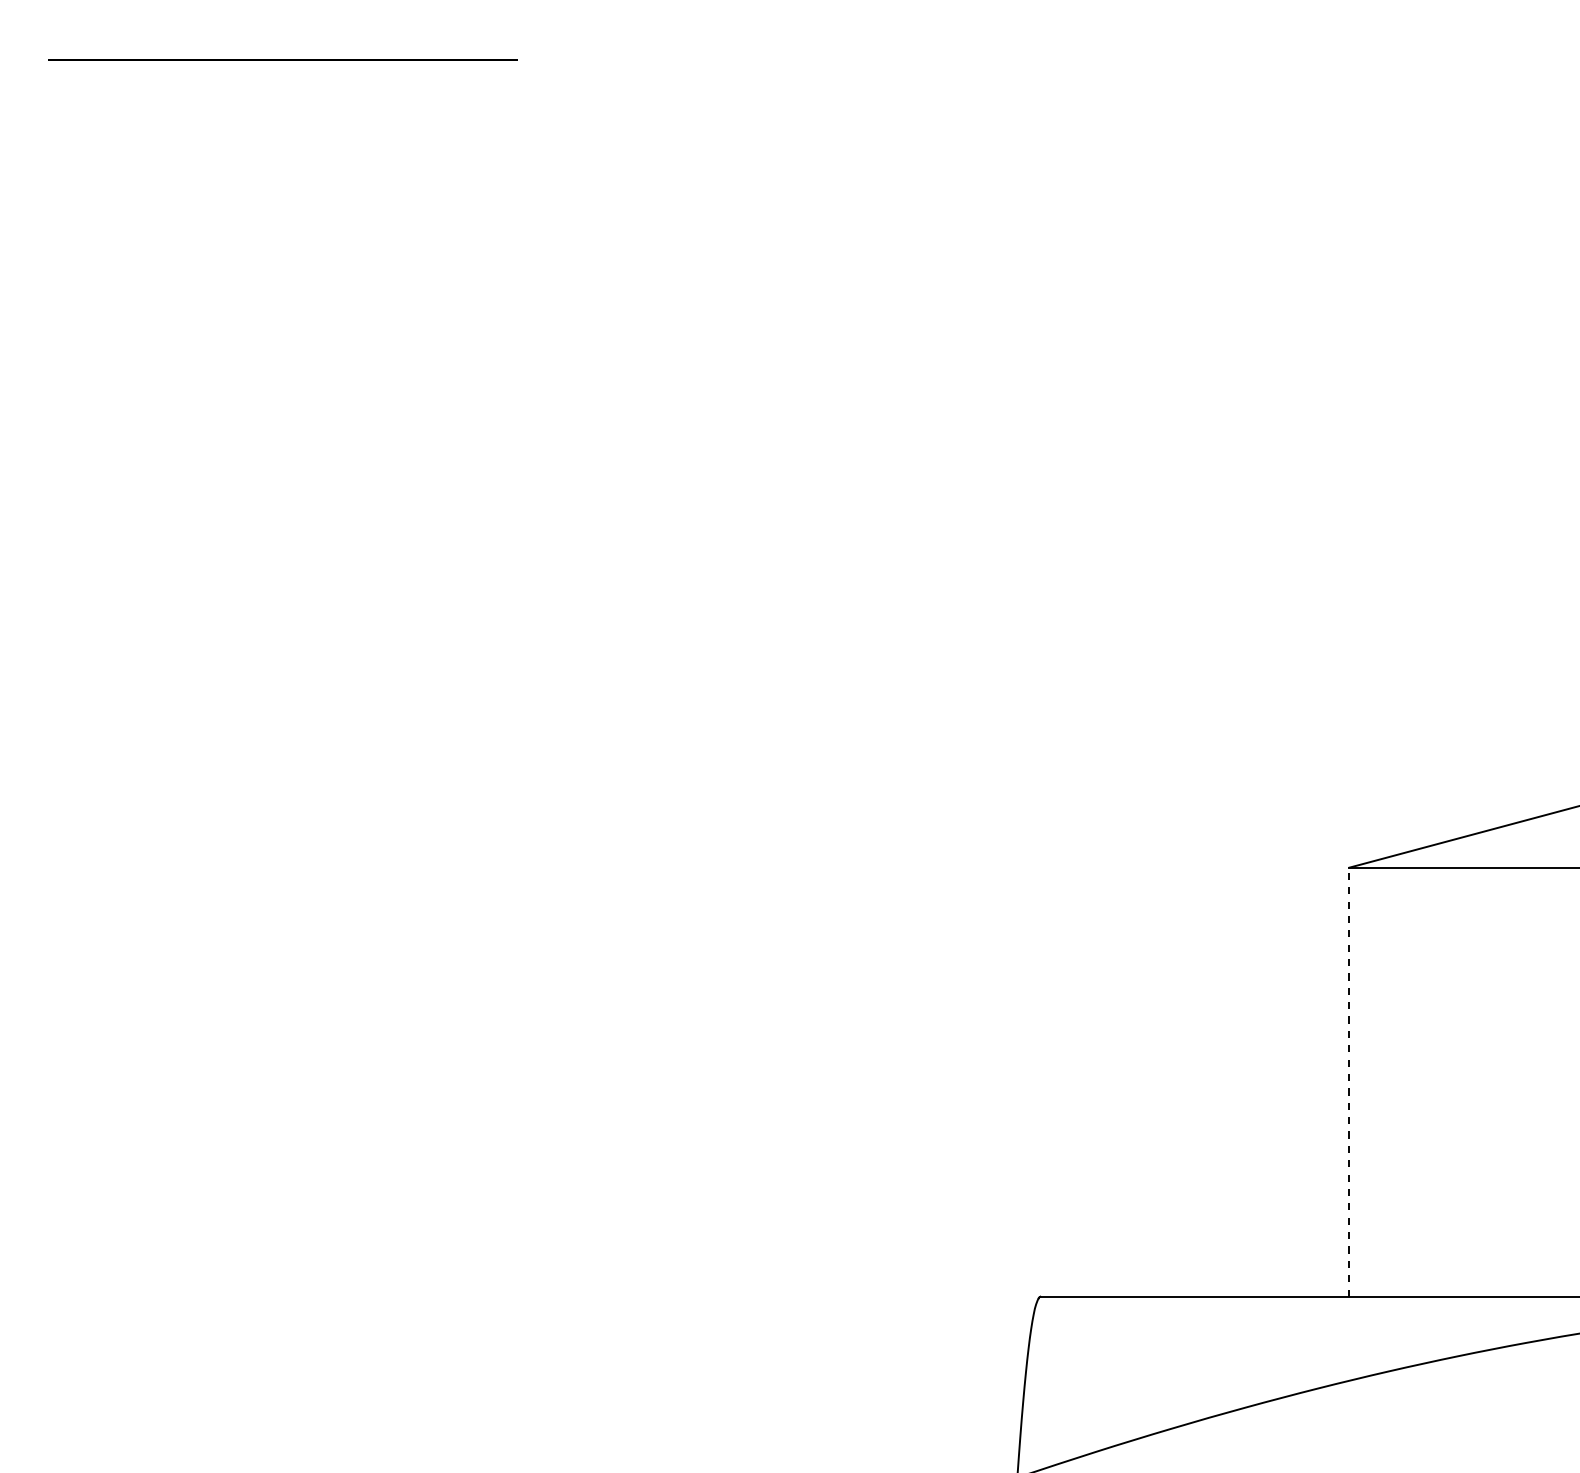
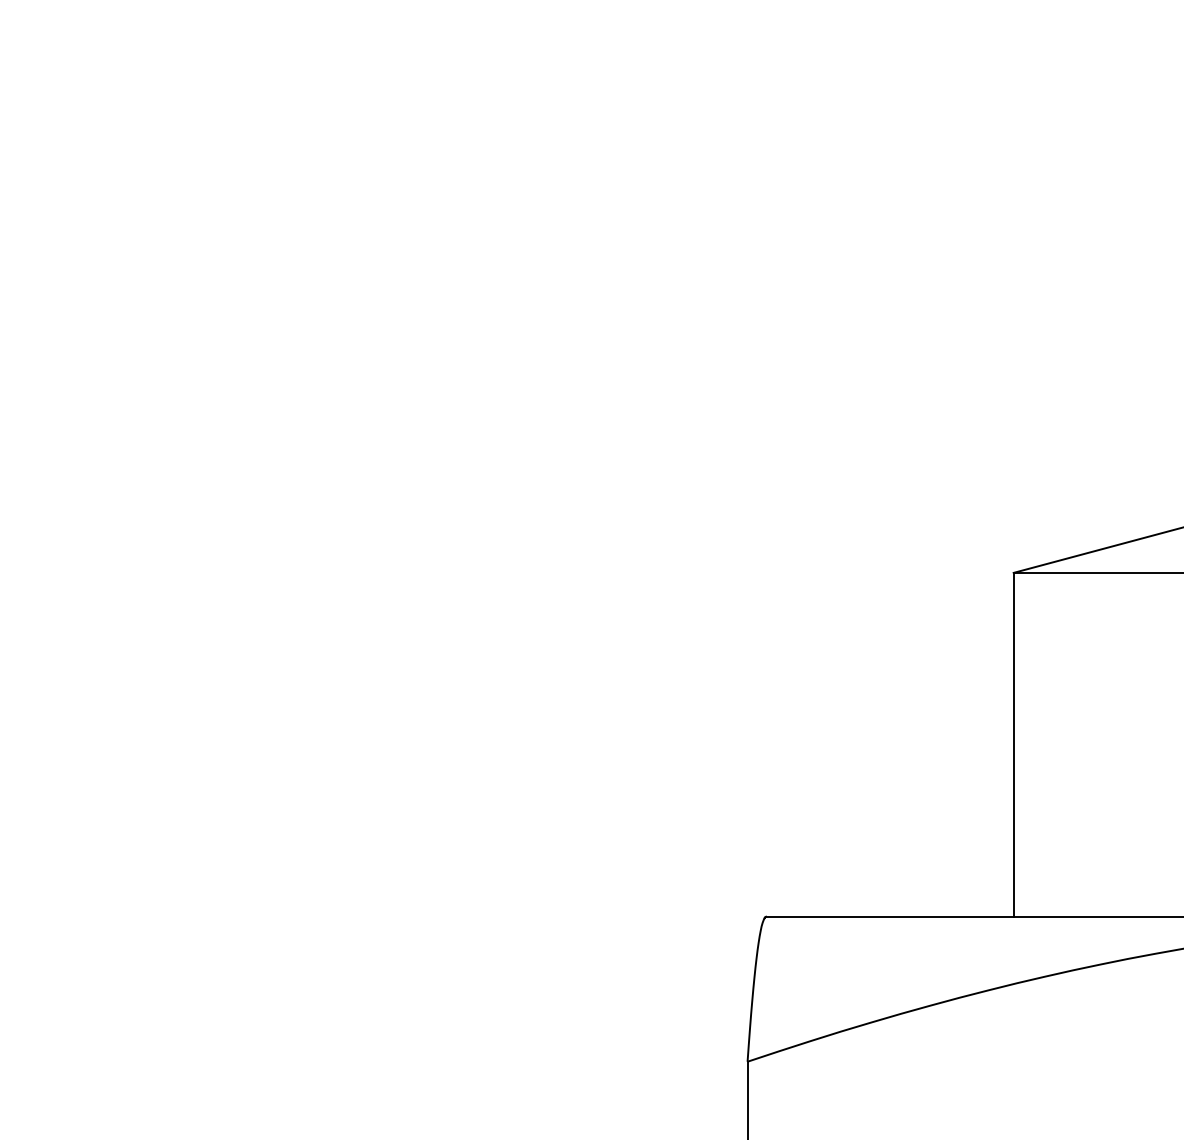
line: (1349, 1082) -> (1013, 745), dashed -> solid

